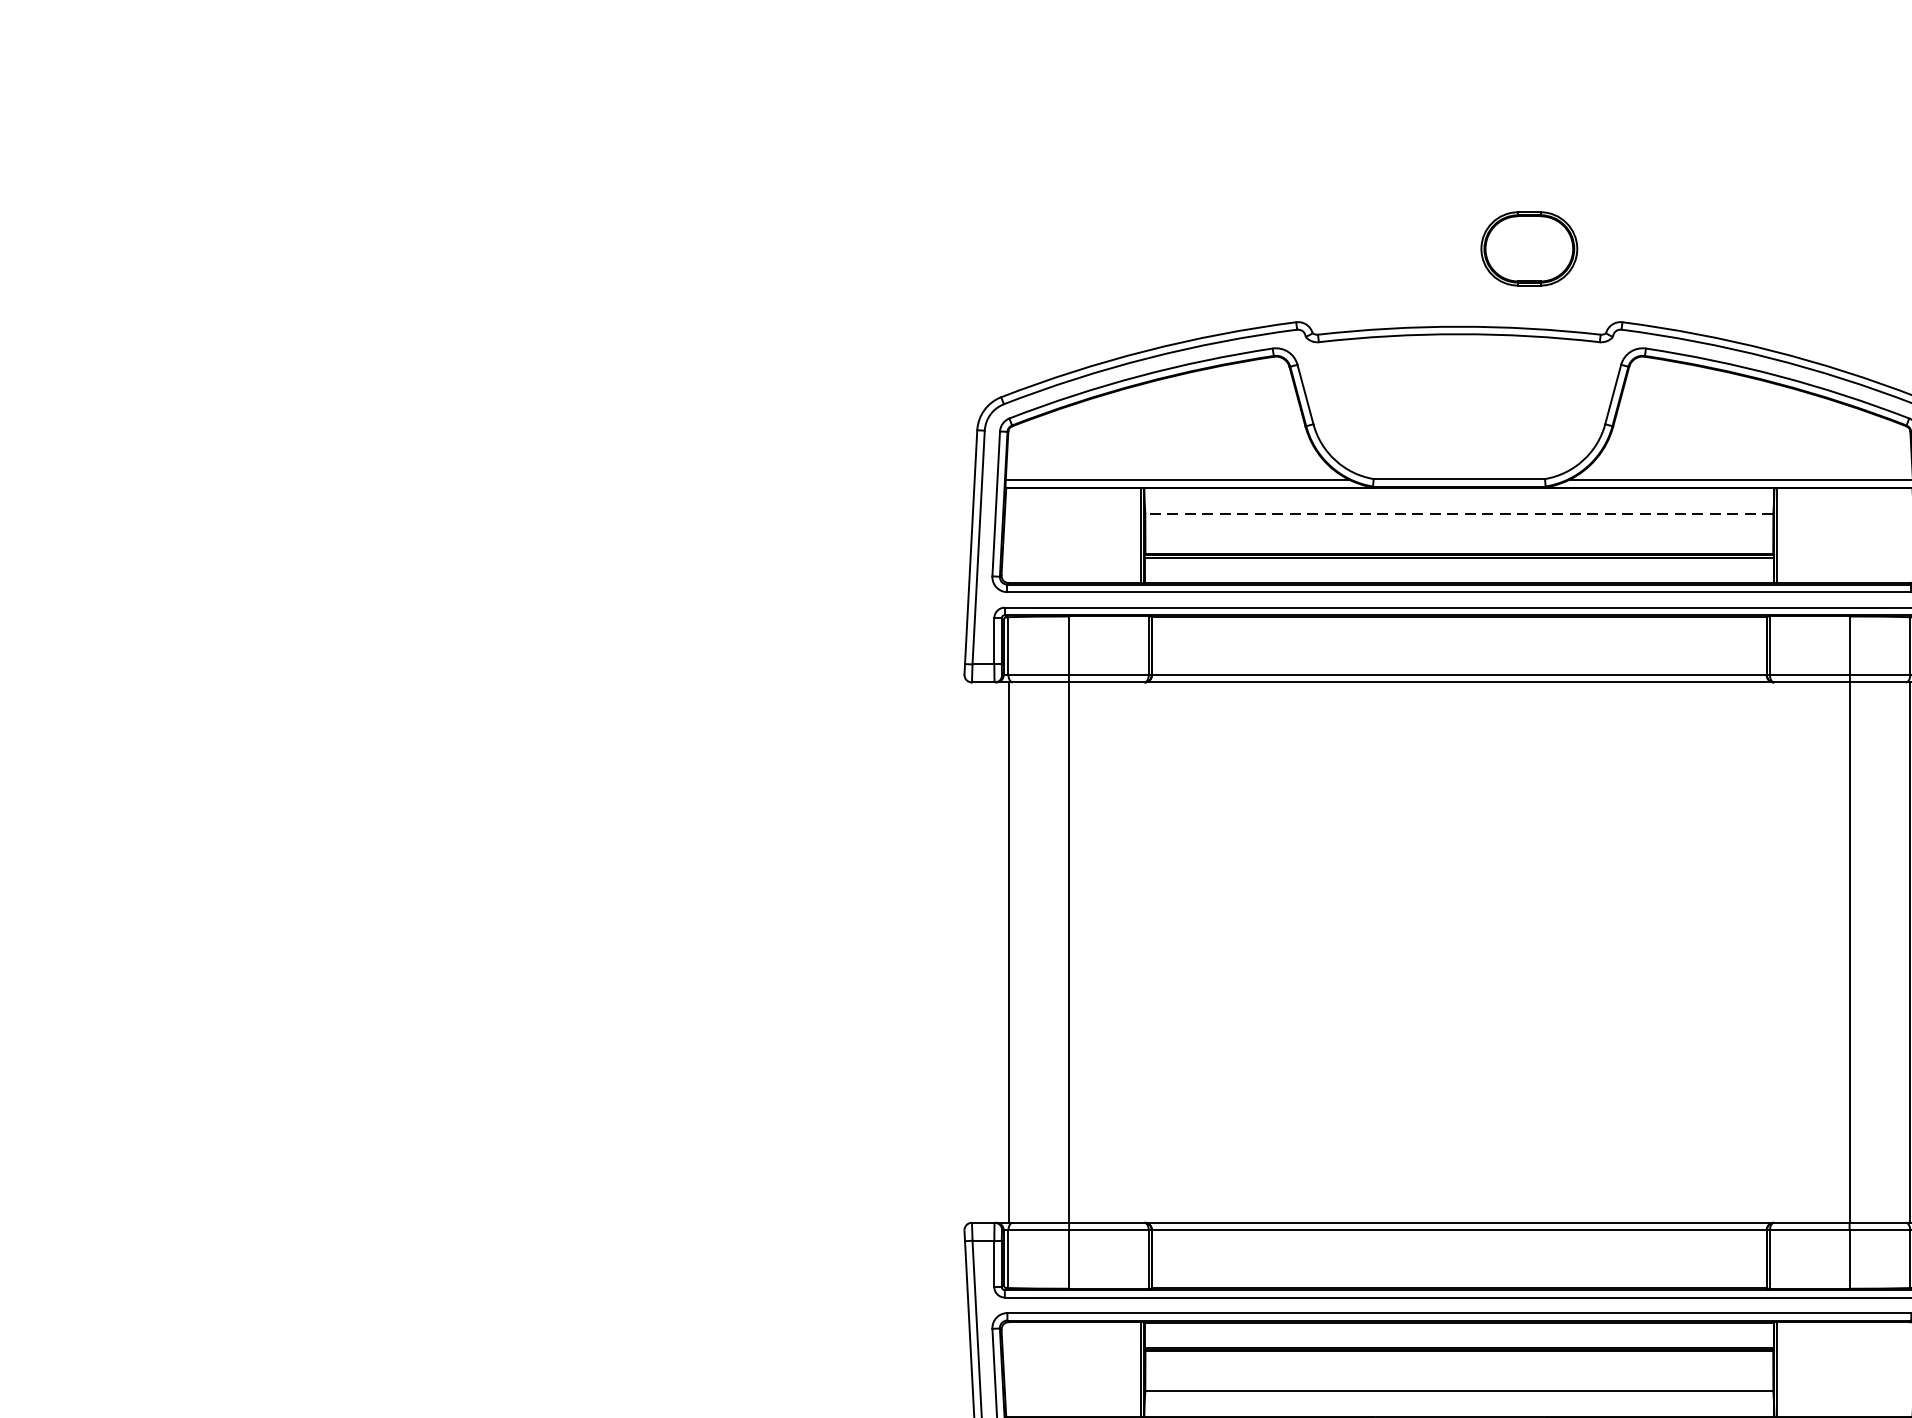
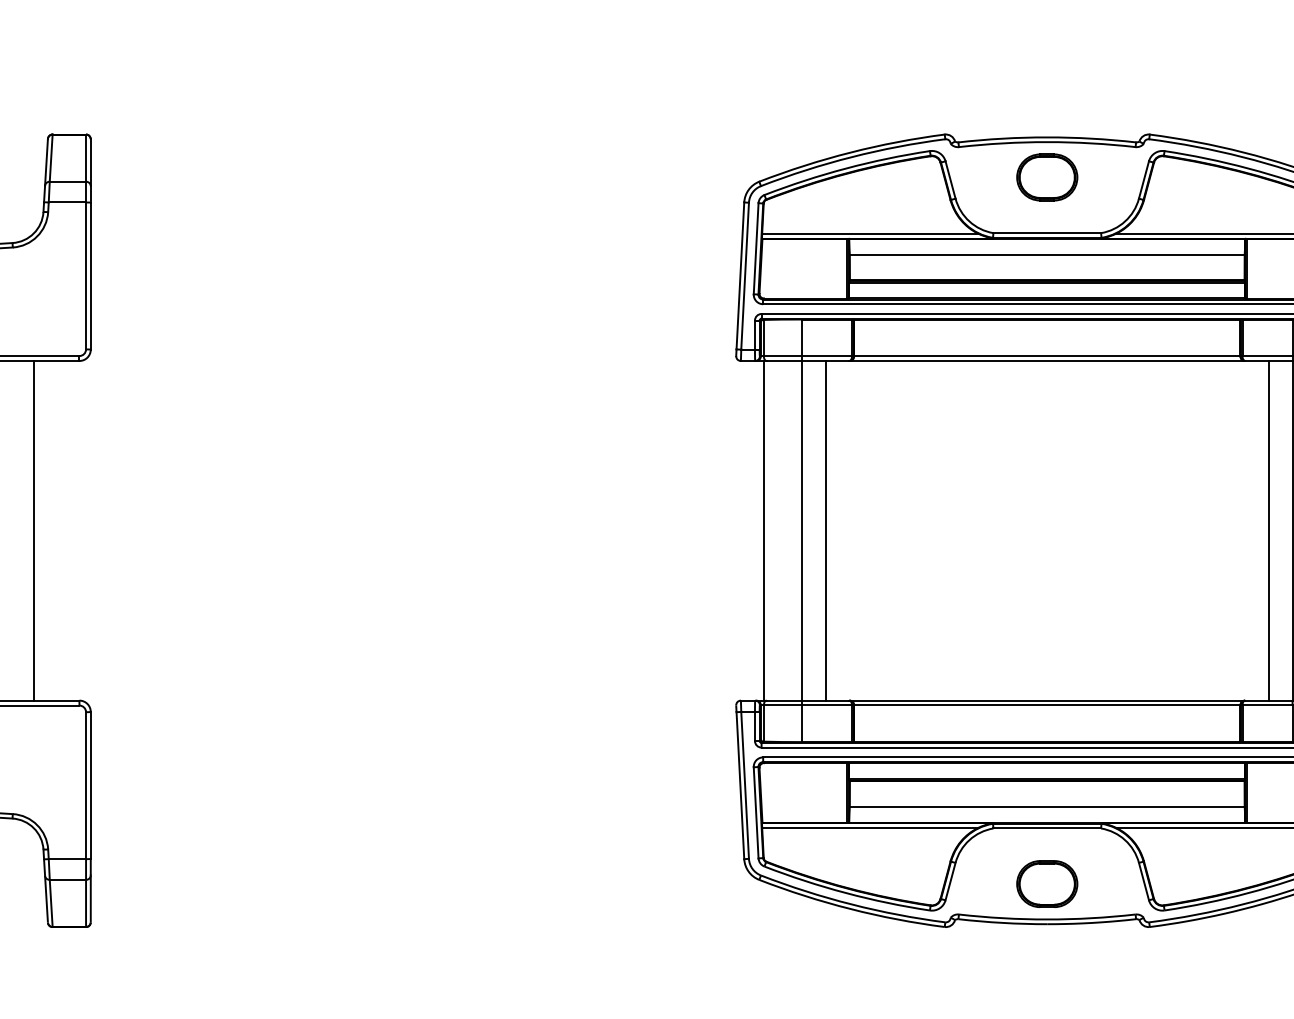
part: (1529, 248) -> (1047, 177), moved
line: (1458, 513) -> (1046, 254), dashed -> solid
line: (1106, 952) -> (825, 530), added
line: (1811, 952) -> (1268, 530), added

